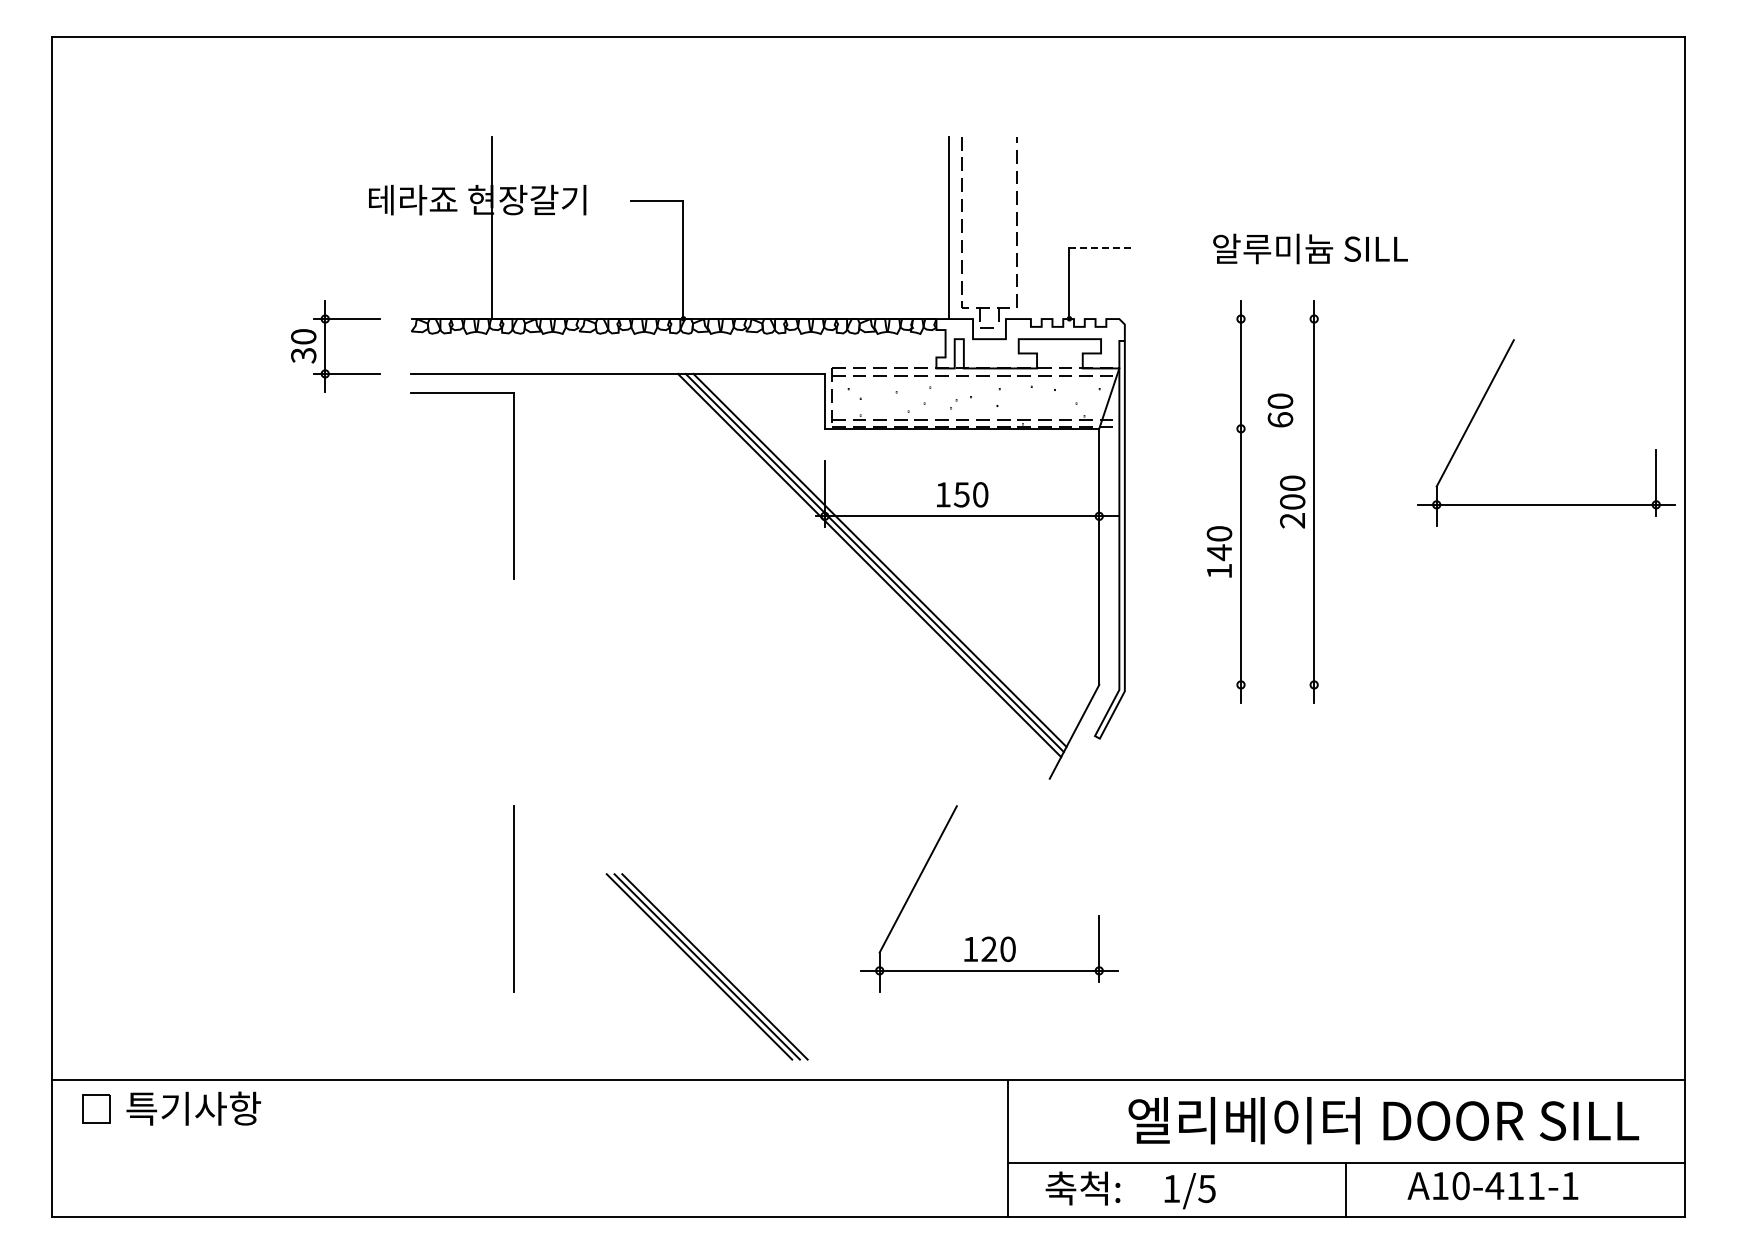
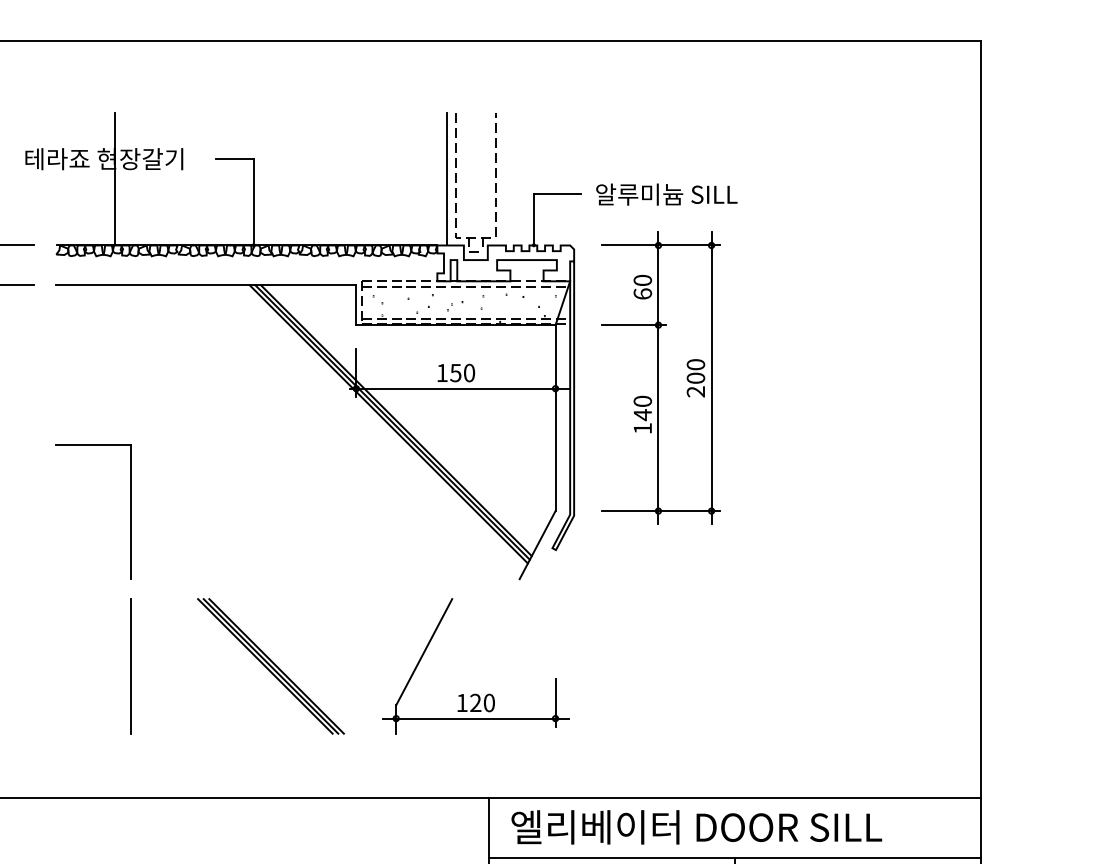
line: (1101, 247) -> (557, 193), dashed -> solid
text: (1310, 248) -> (666, 194), moved
line: (1243, 319) -> (660, 245), added
part: (1483, 400) -> (834, 304), removed
text: (1280, 410) -> (642, 287), moved
line: (1206, 428) -> (633, 324), added
part: (513, 485) -> (130, 511), moved
line: (1243, 684) -> (660, 510), added
part: (706, 966) -> (270, 666), moved
text: (1383, 1120) -> (696, 827), moved

